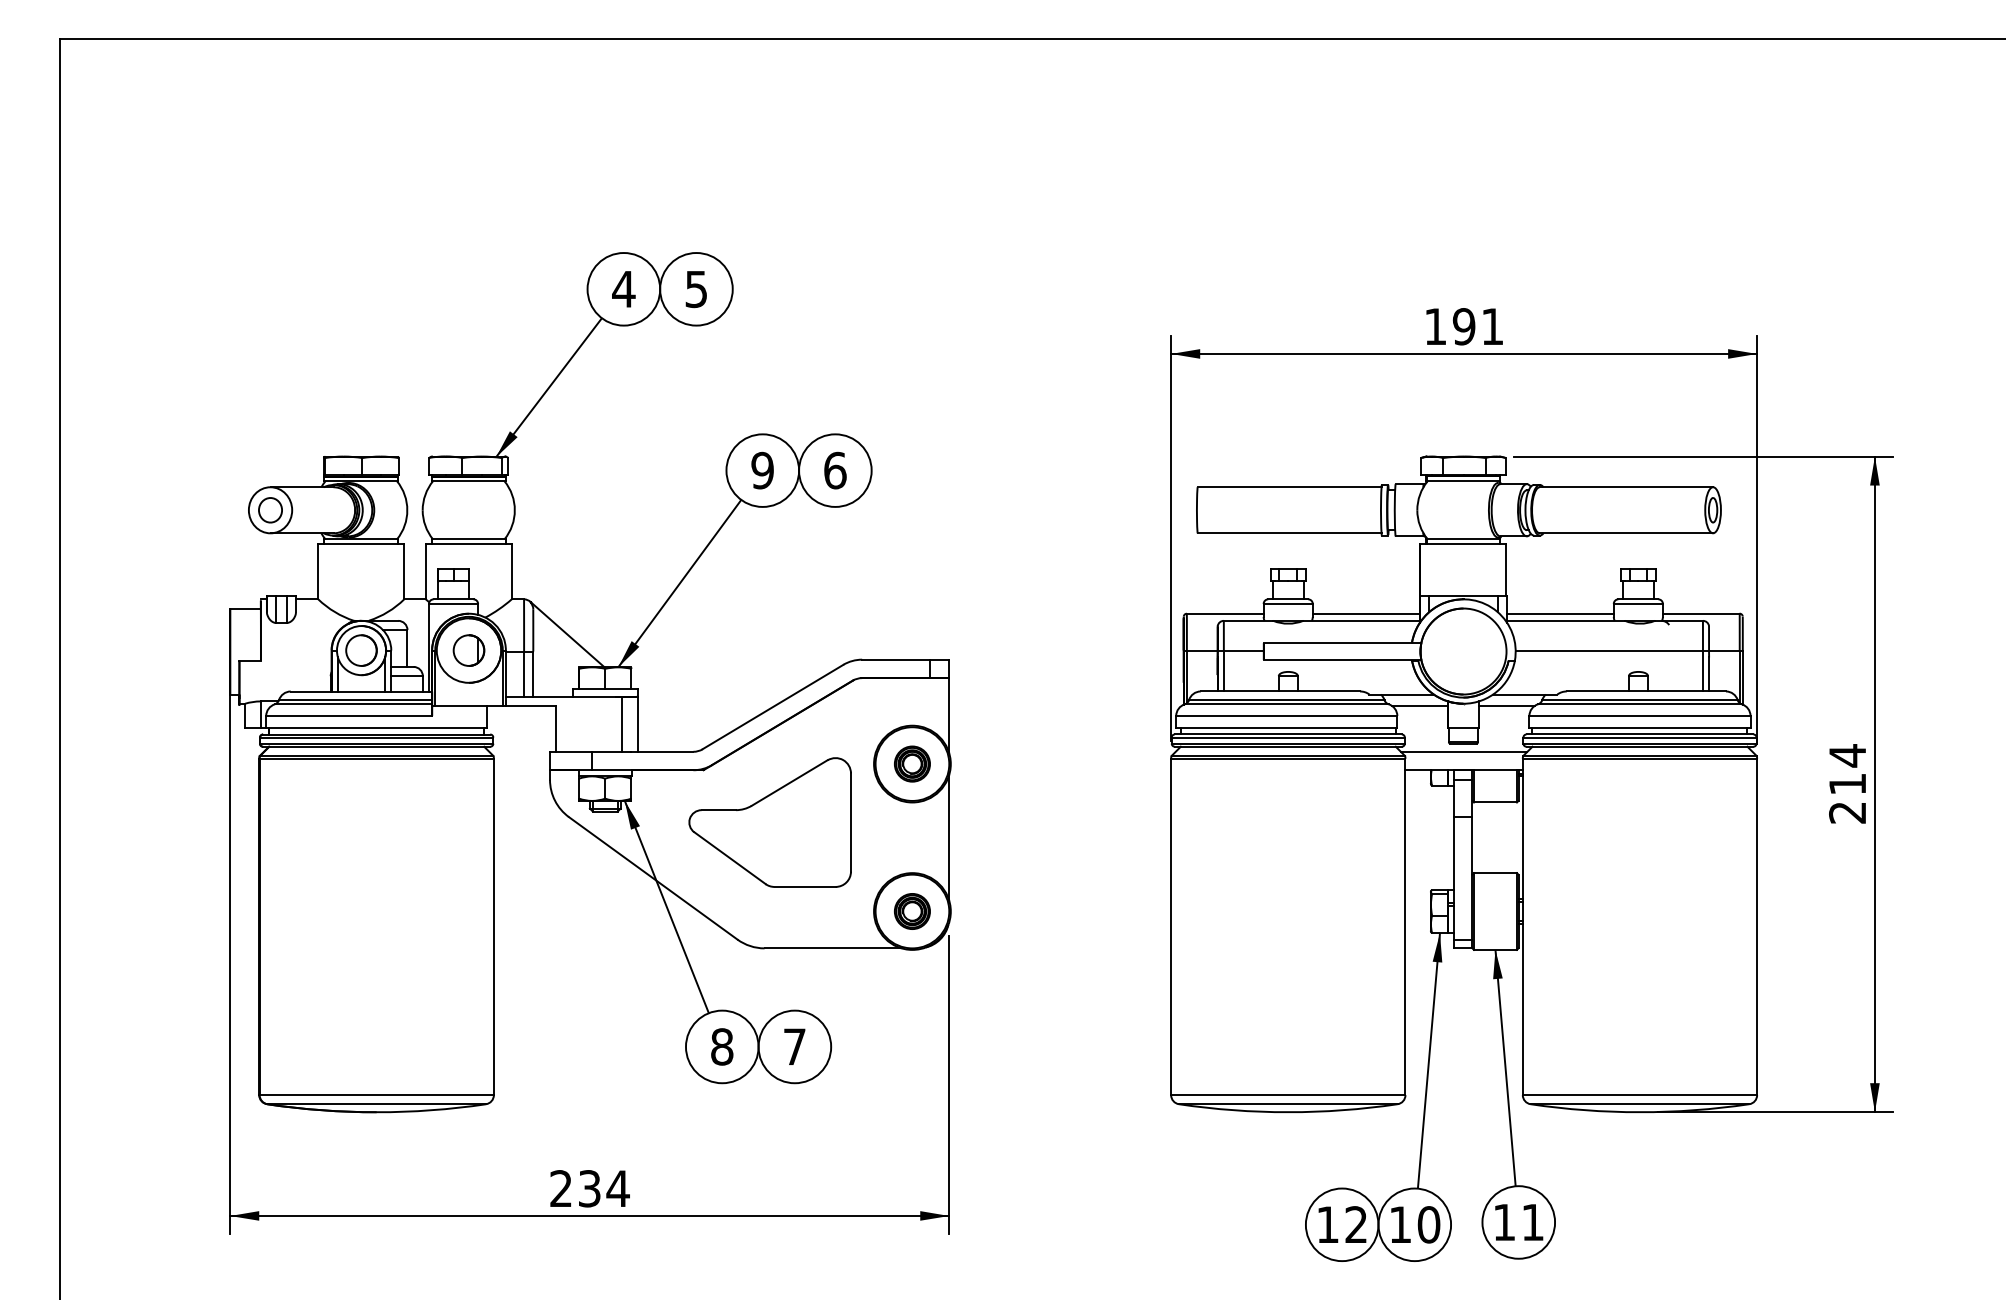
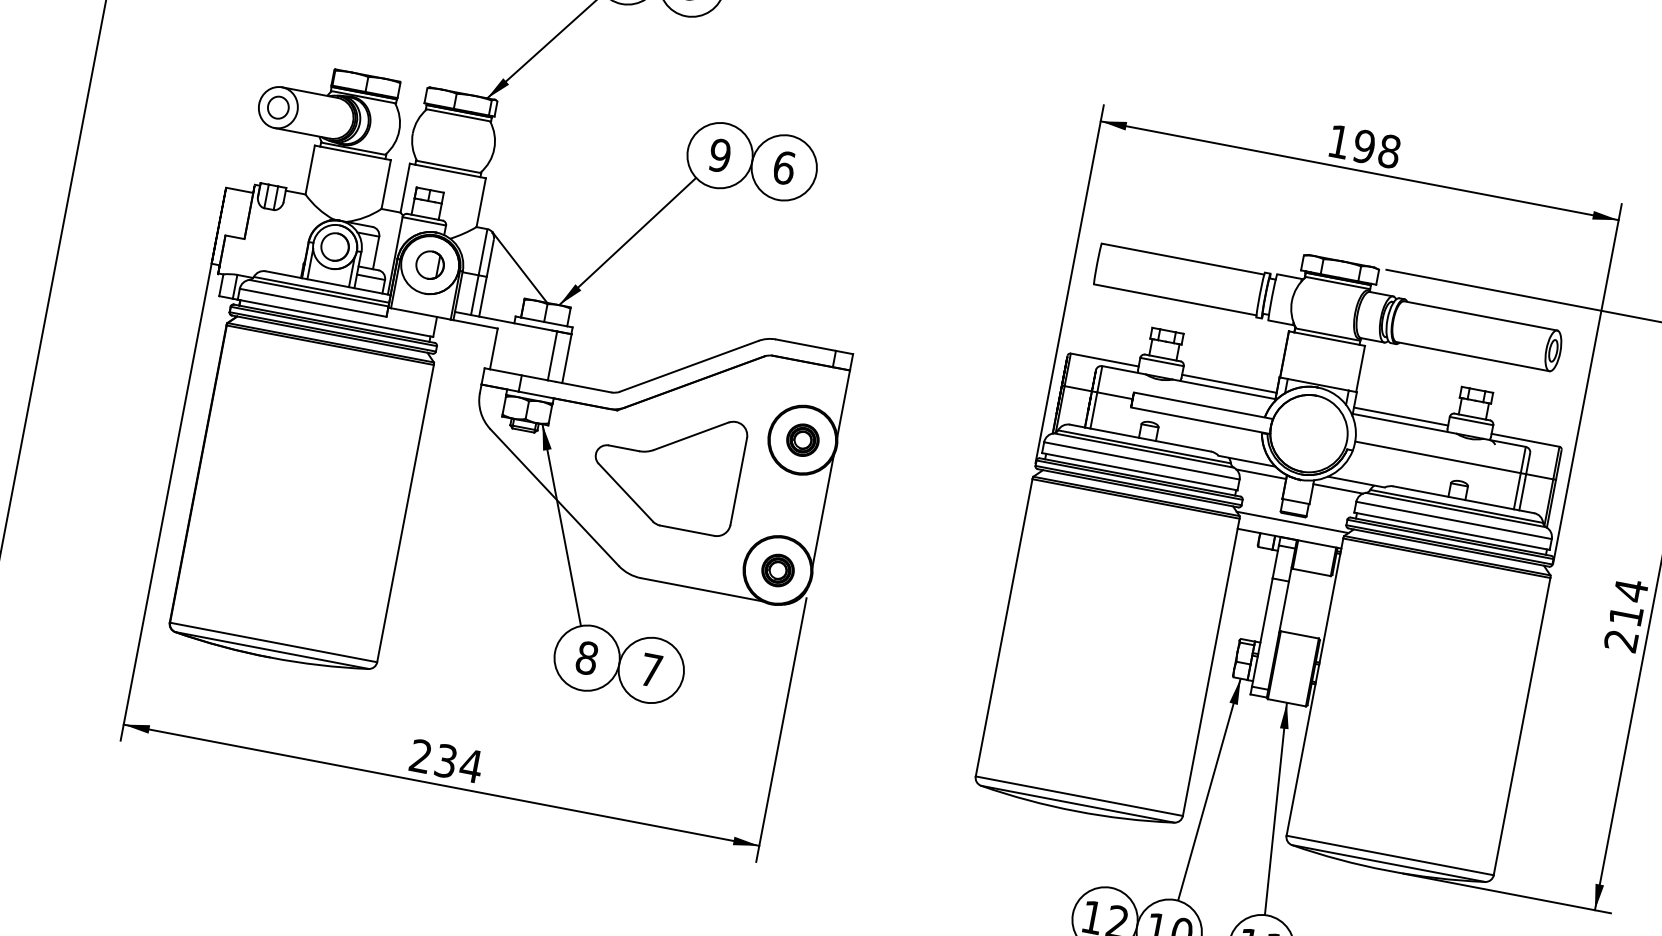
text: (1492, 326) -> (1389, 151), 191 -> 198

